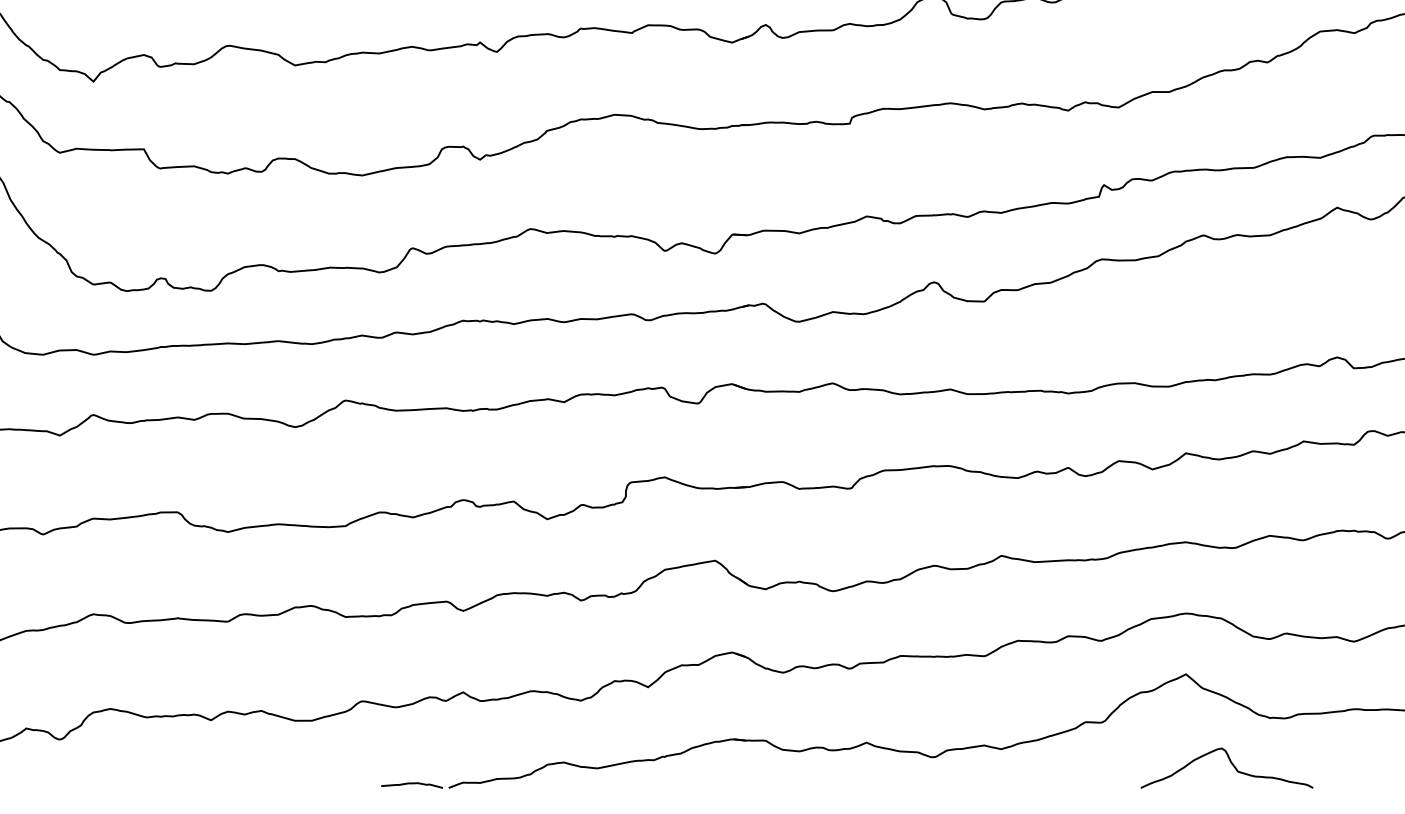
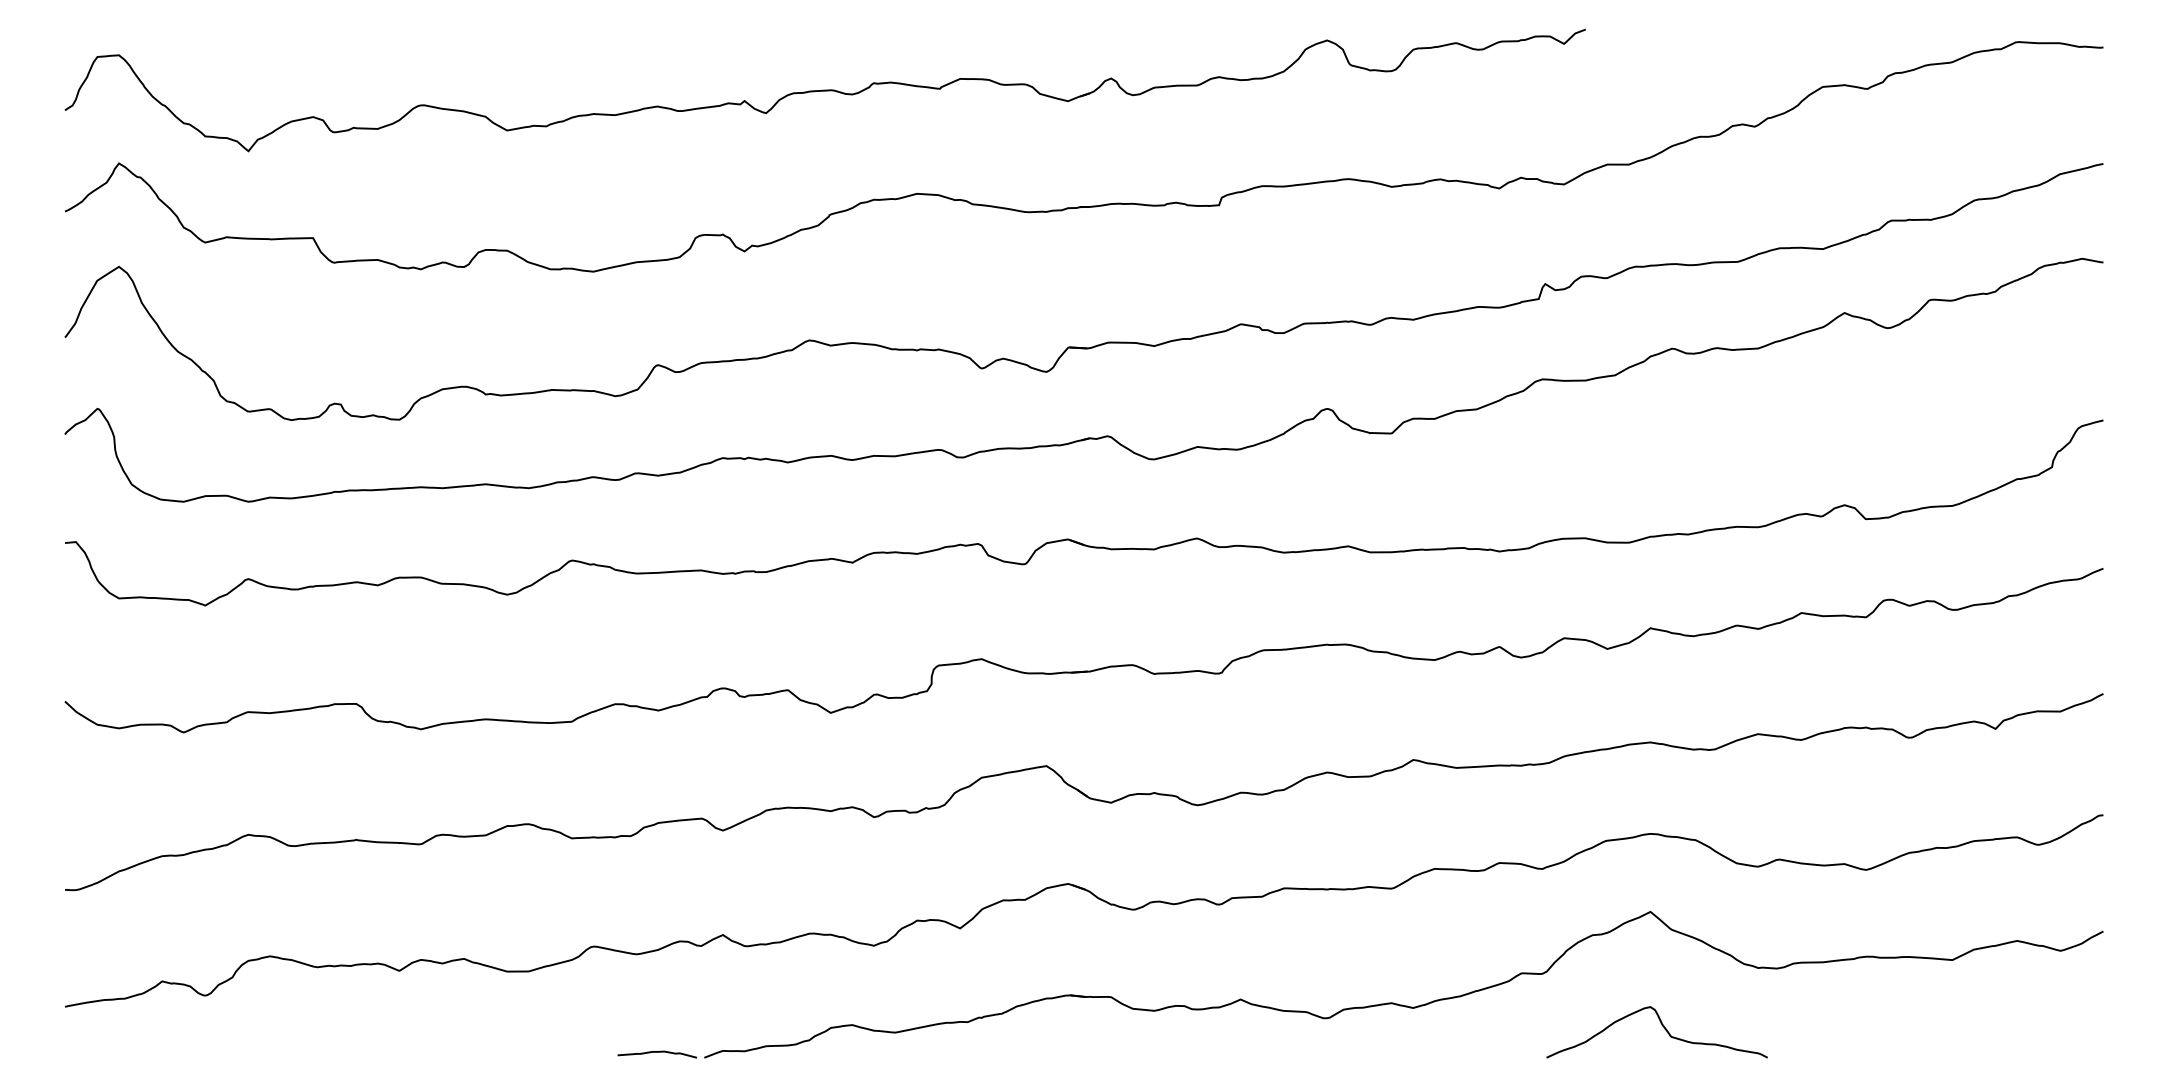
curve: (1231, 763) -> (1662, 1026), moved

